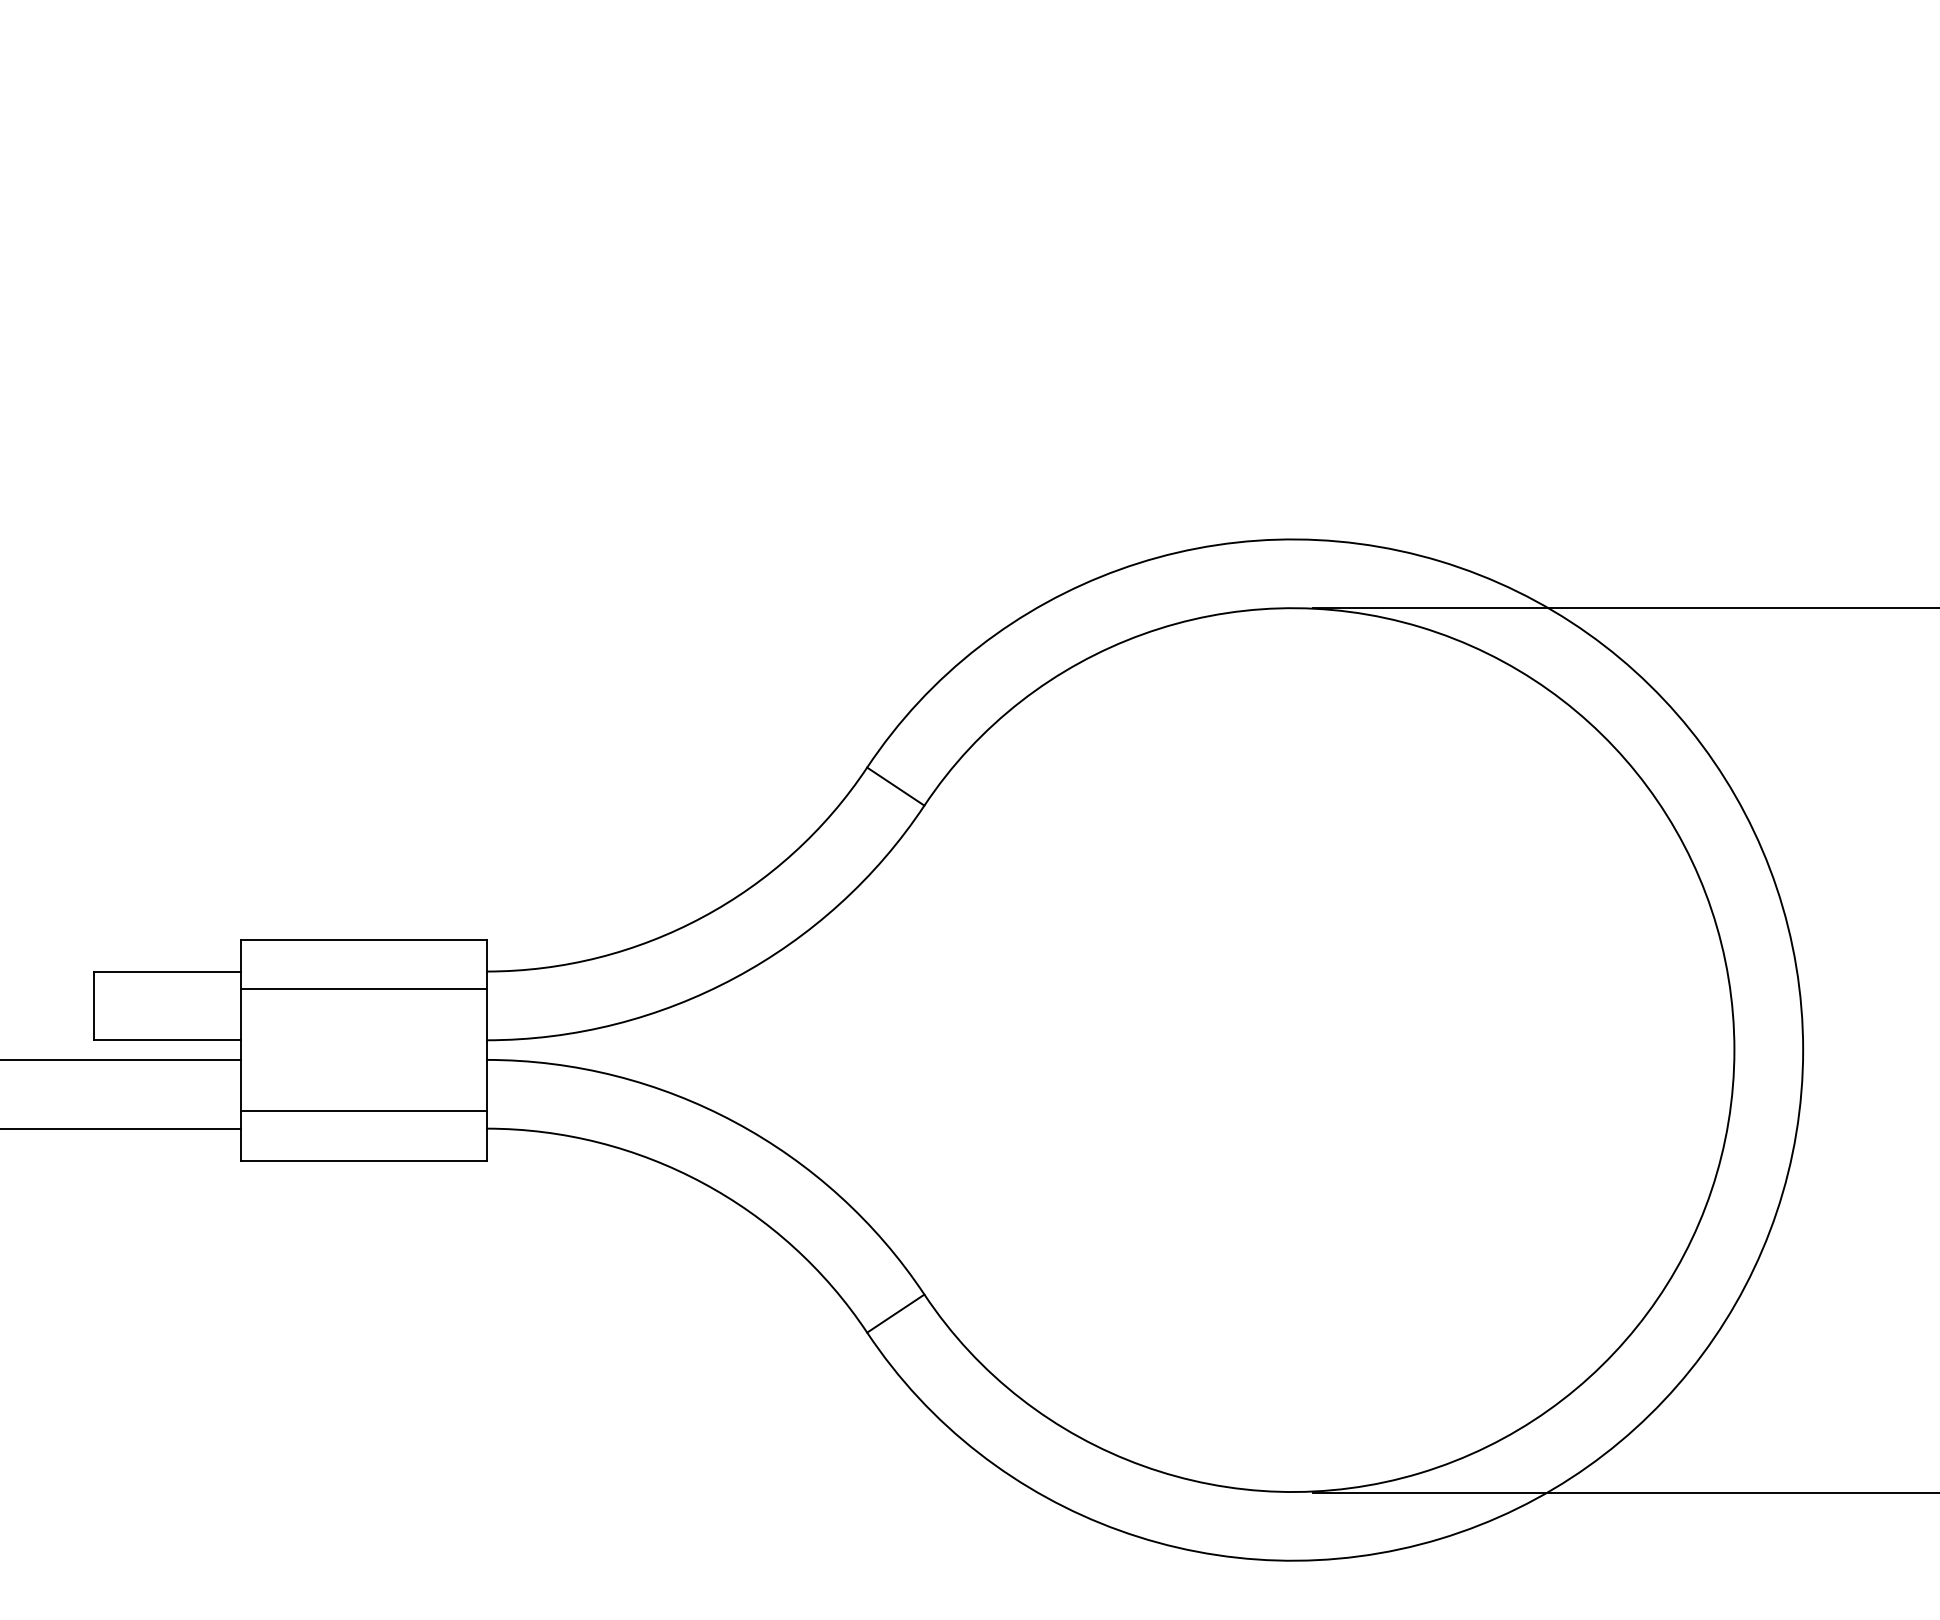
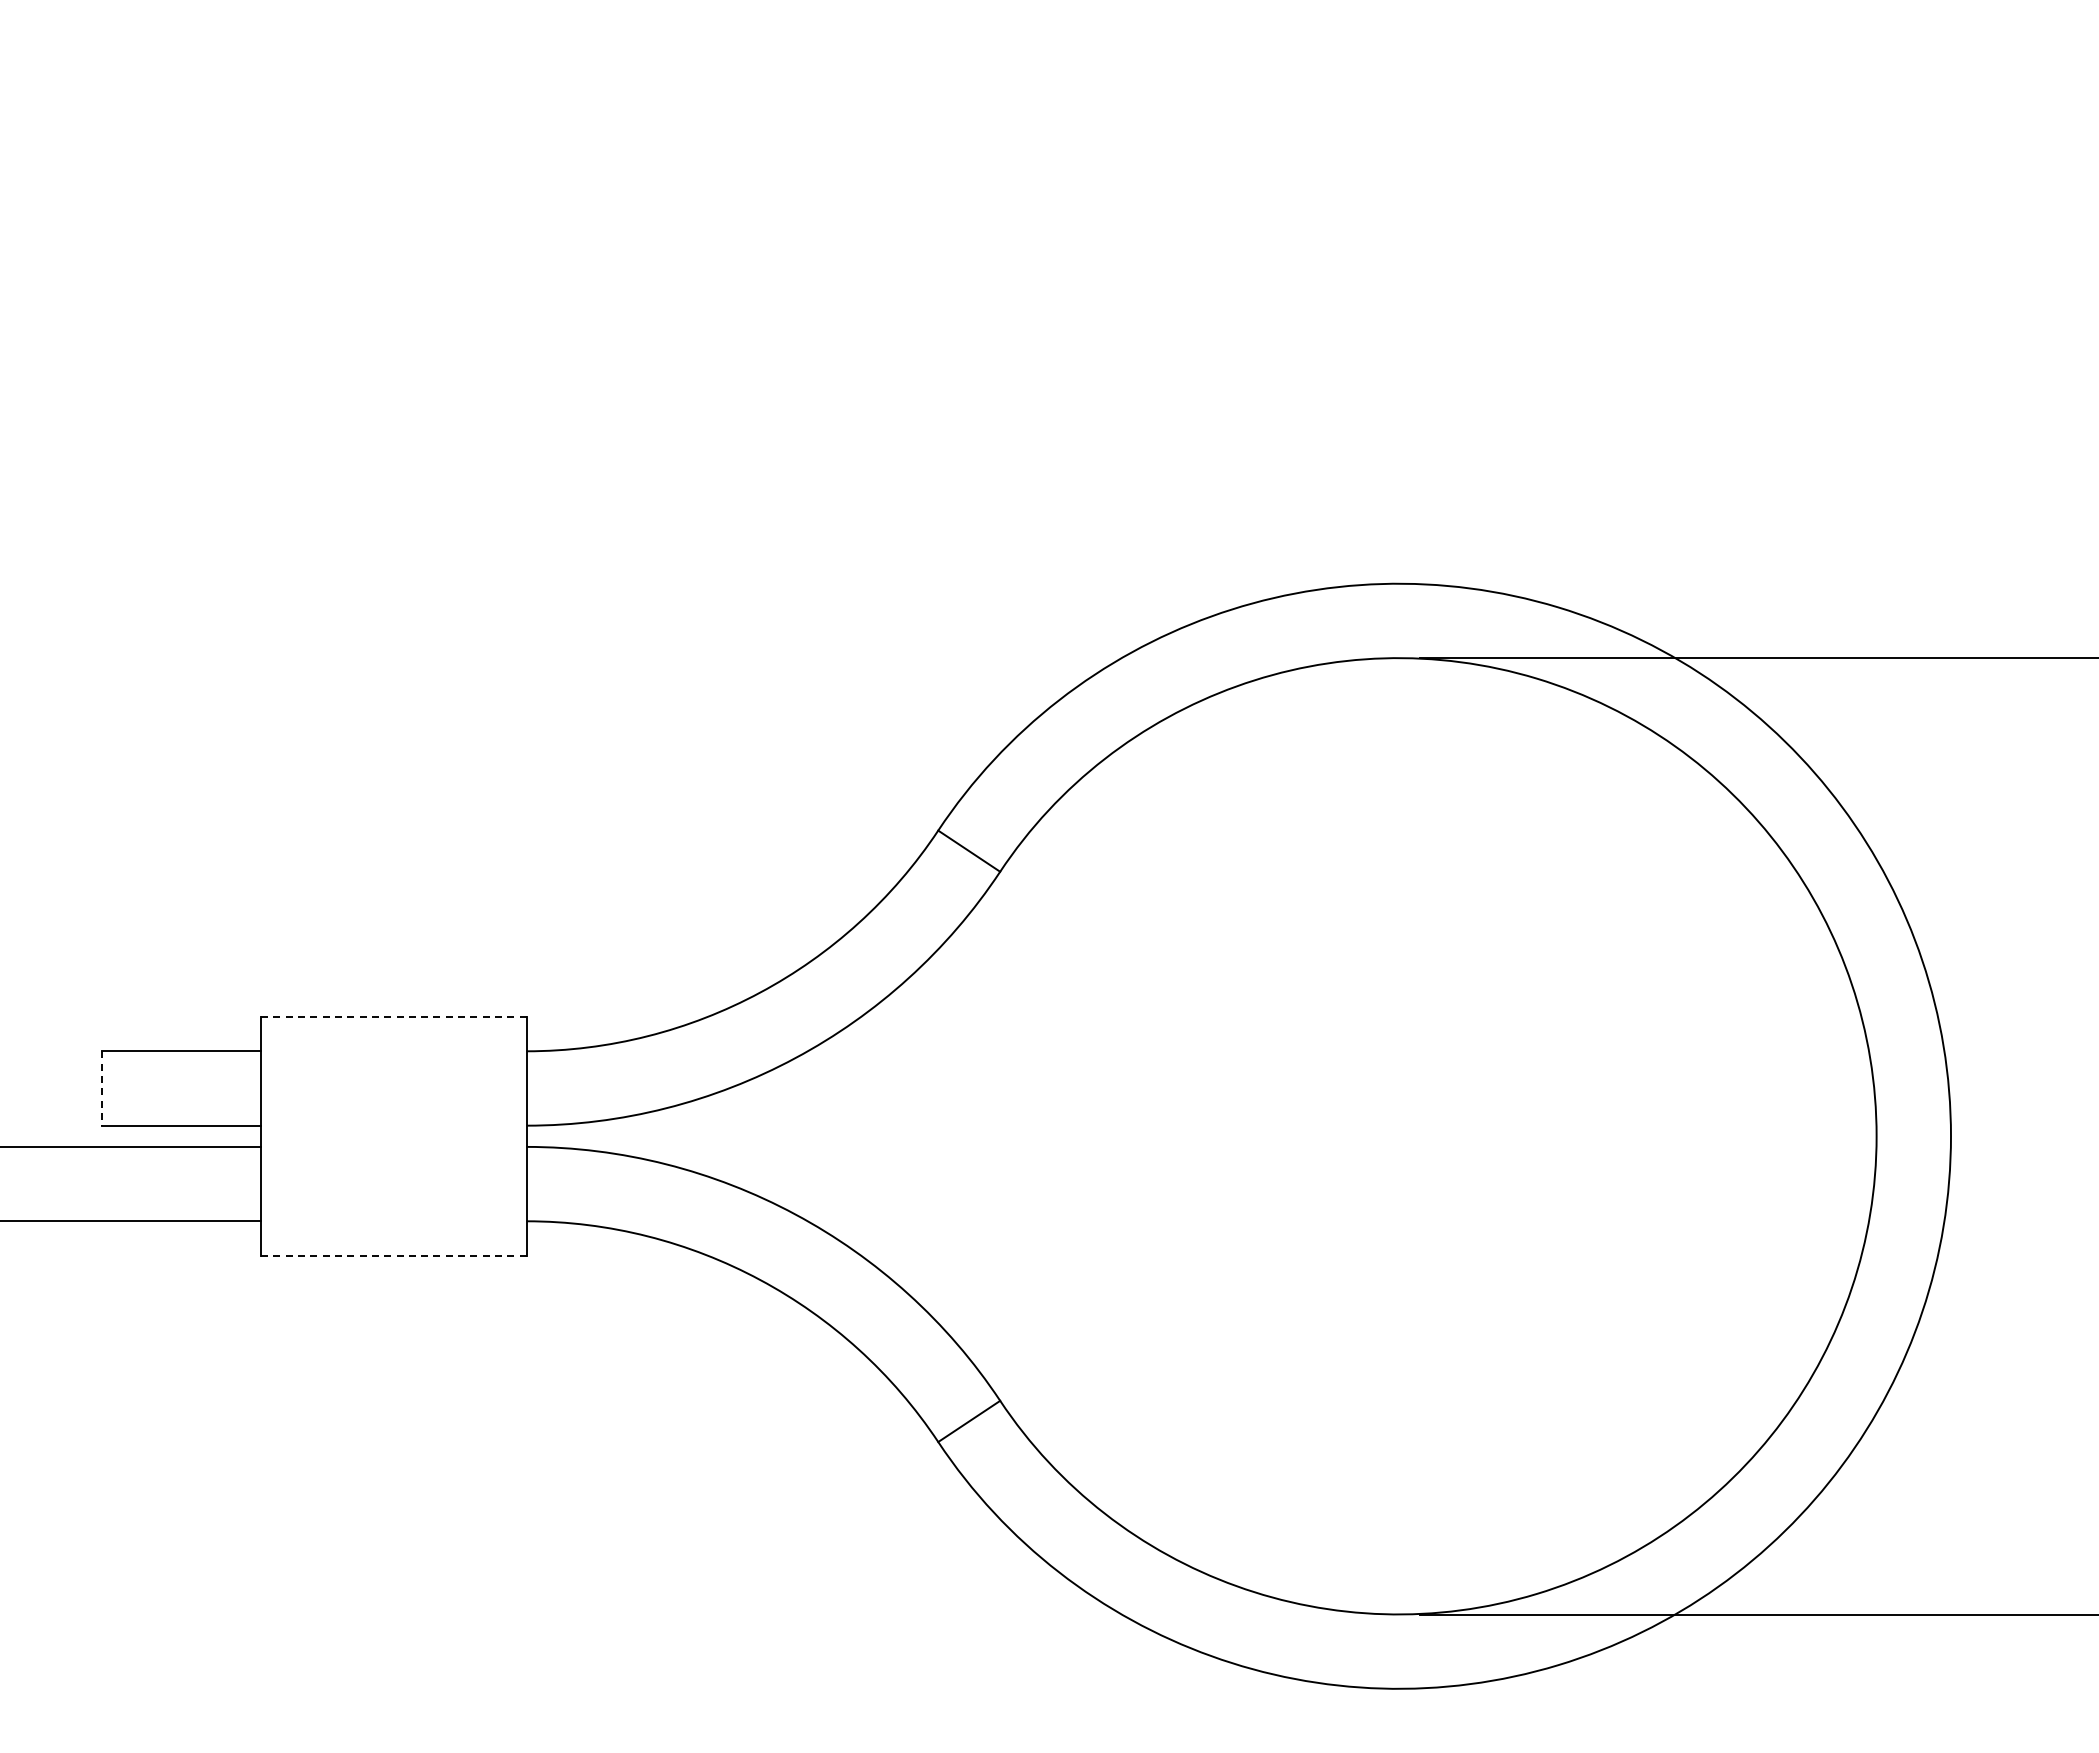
line: (363, 939) -> (393, 1016), solid -> dashed
line: (363, 988) -> (393, 1069), removed
line: (93, 1005) -> (101, 1088), solid -> dashed
line: (363, 1111) -> (393, 1202), removed
line: (363, 1160) -> (393, 1255), solid -> dashed

